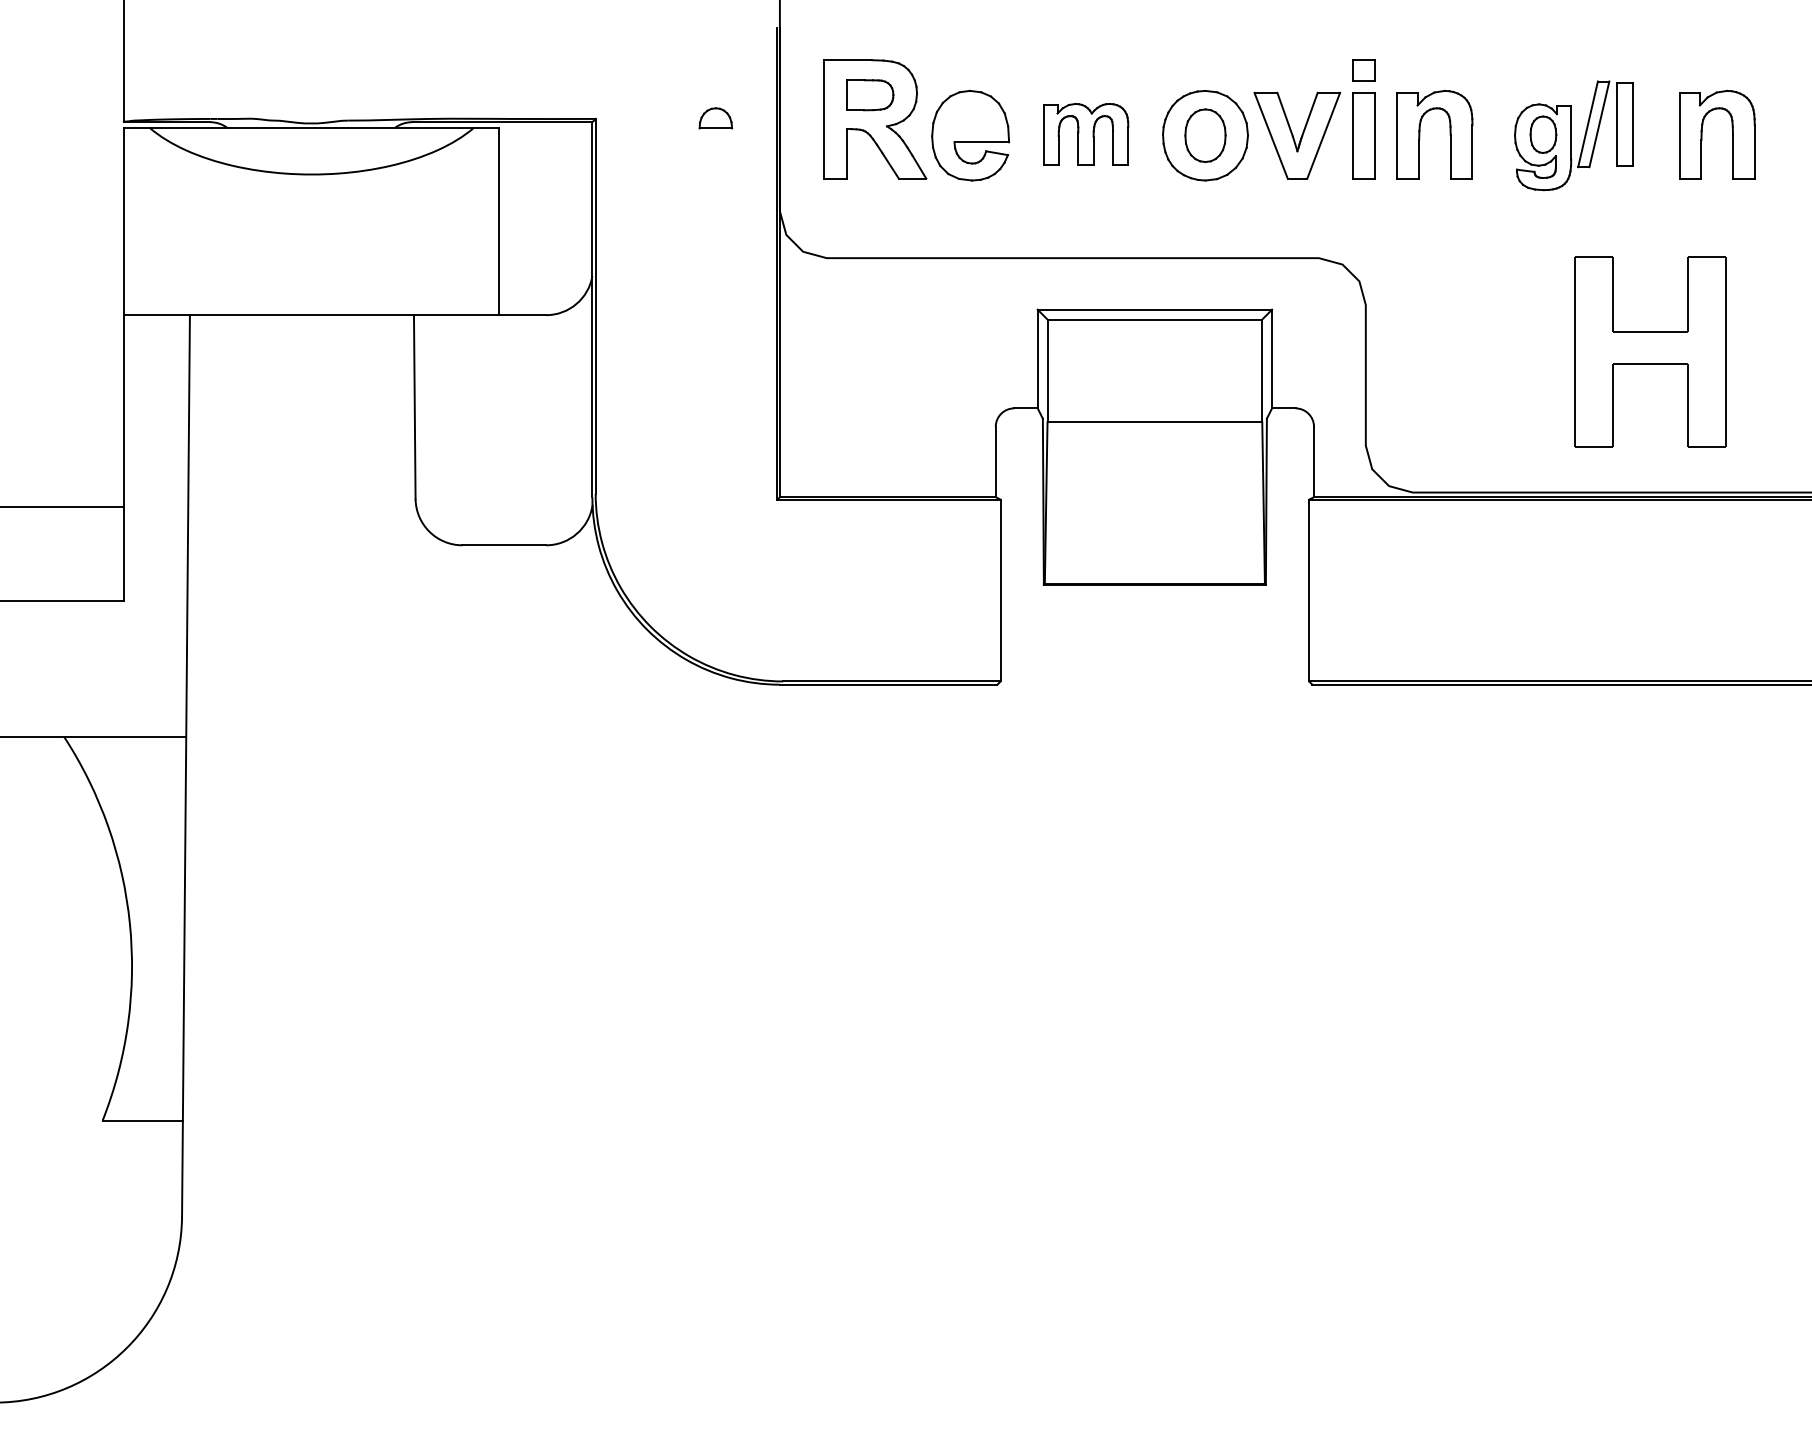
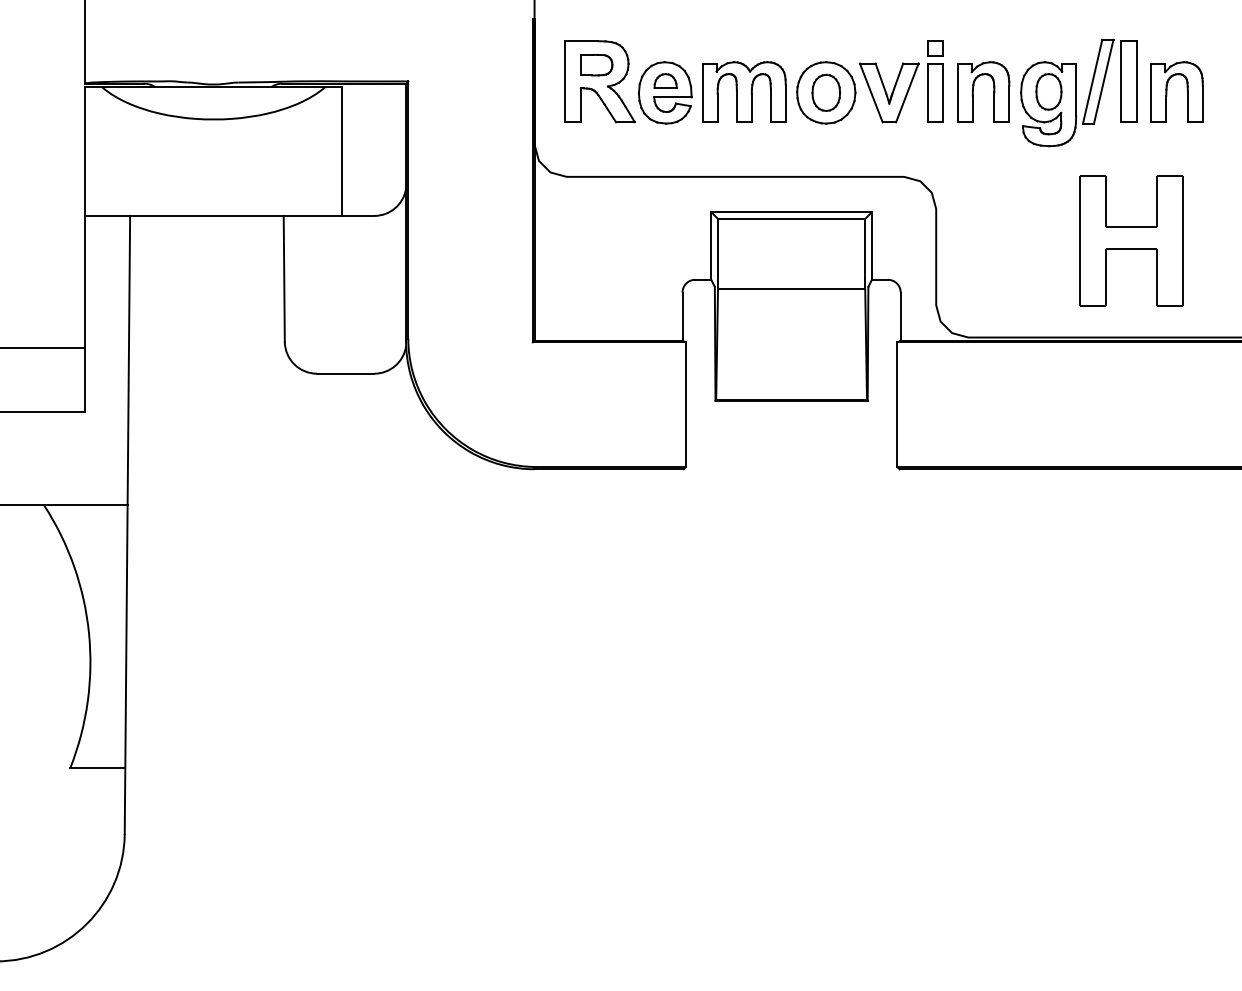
part: (715, 117) -> (665, 80), moved
part: (1086, 133) -> (744, 91), size x1.43
part: (1573, 135) -> (1078, 92), size x1.43

